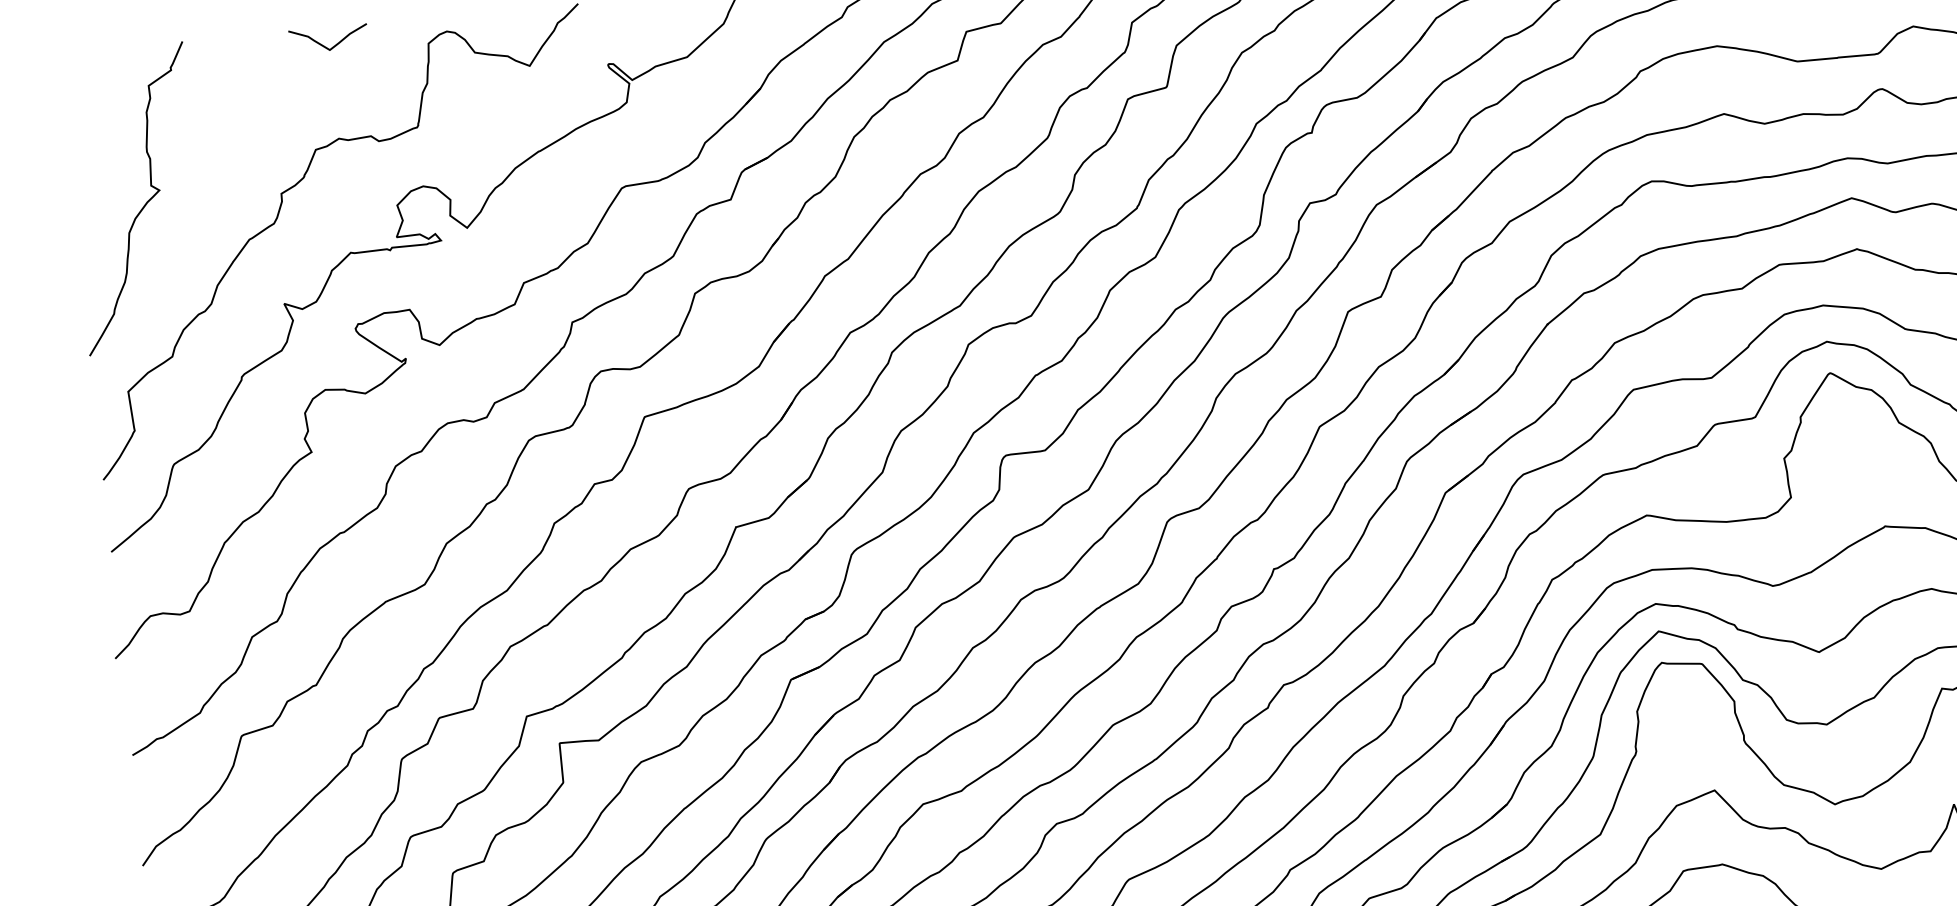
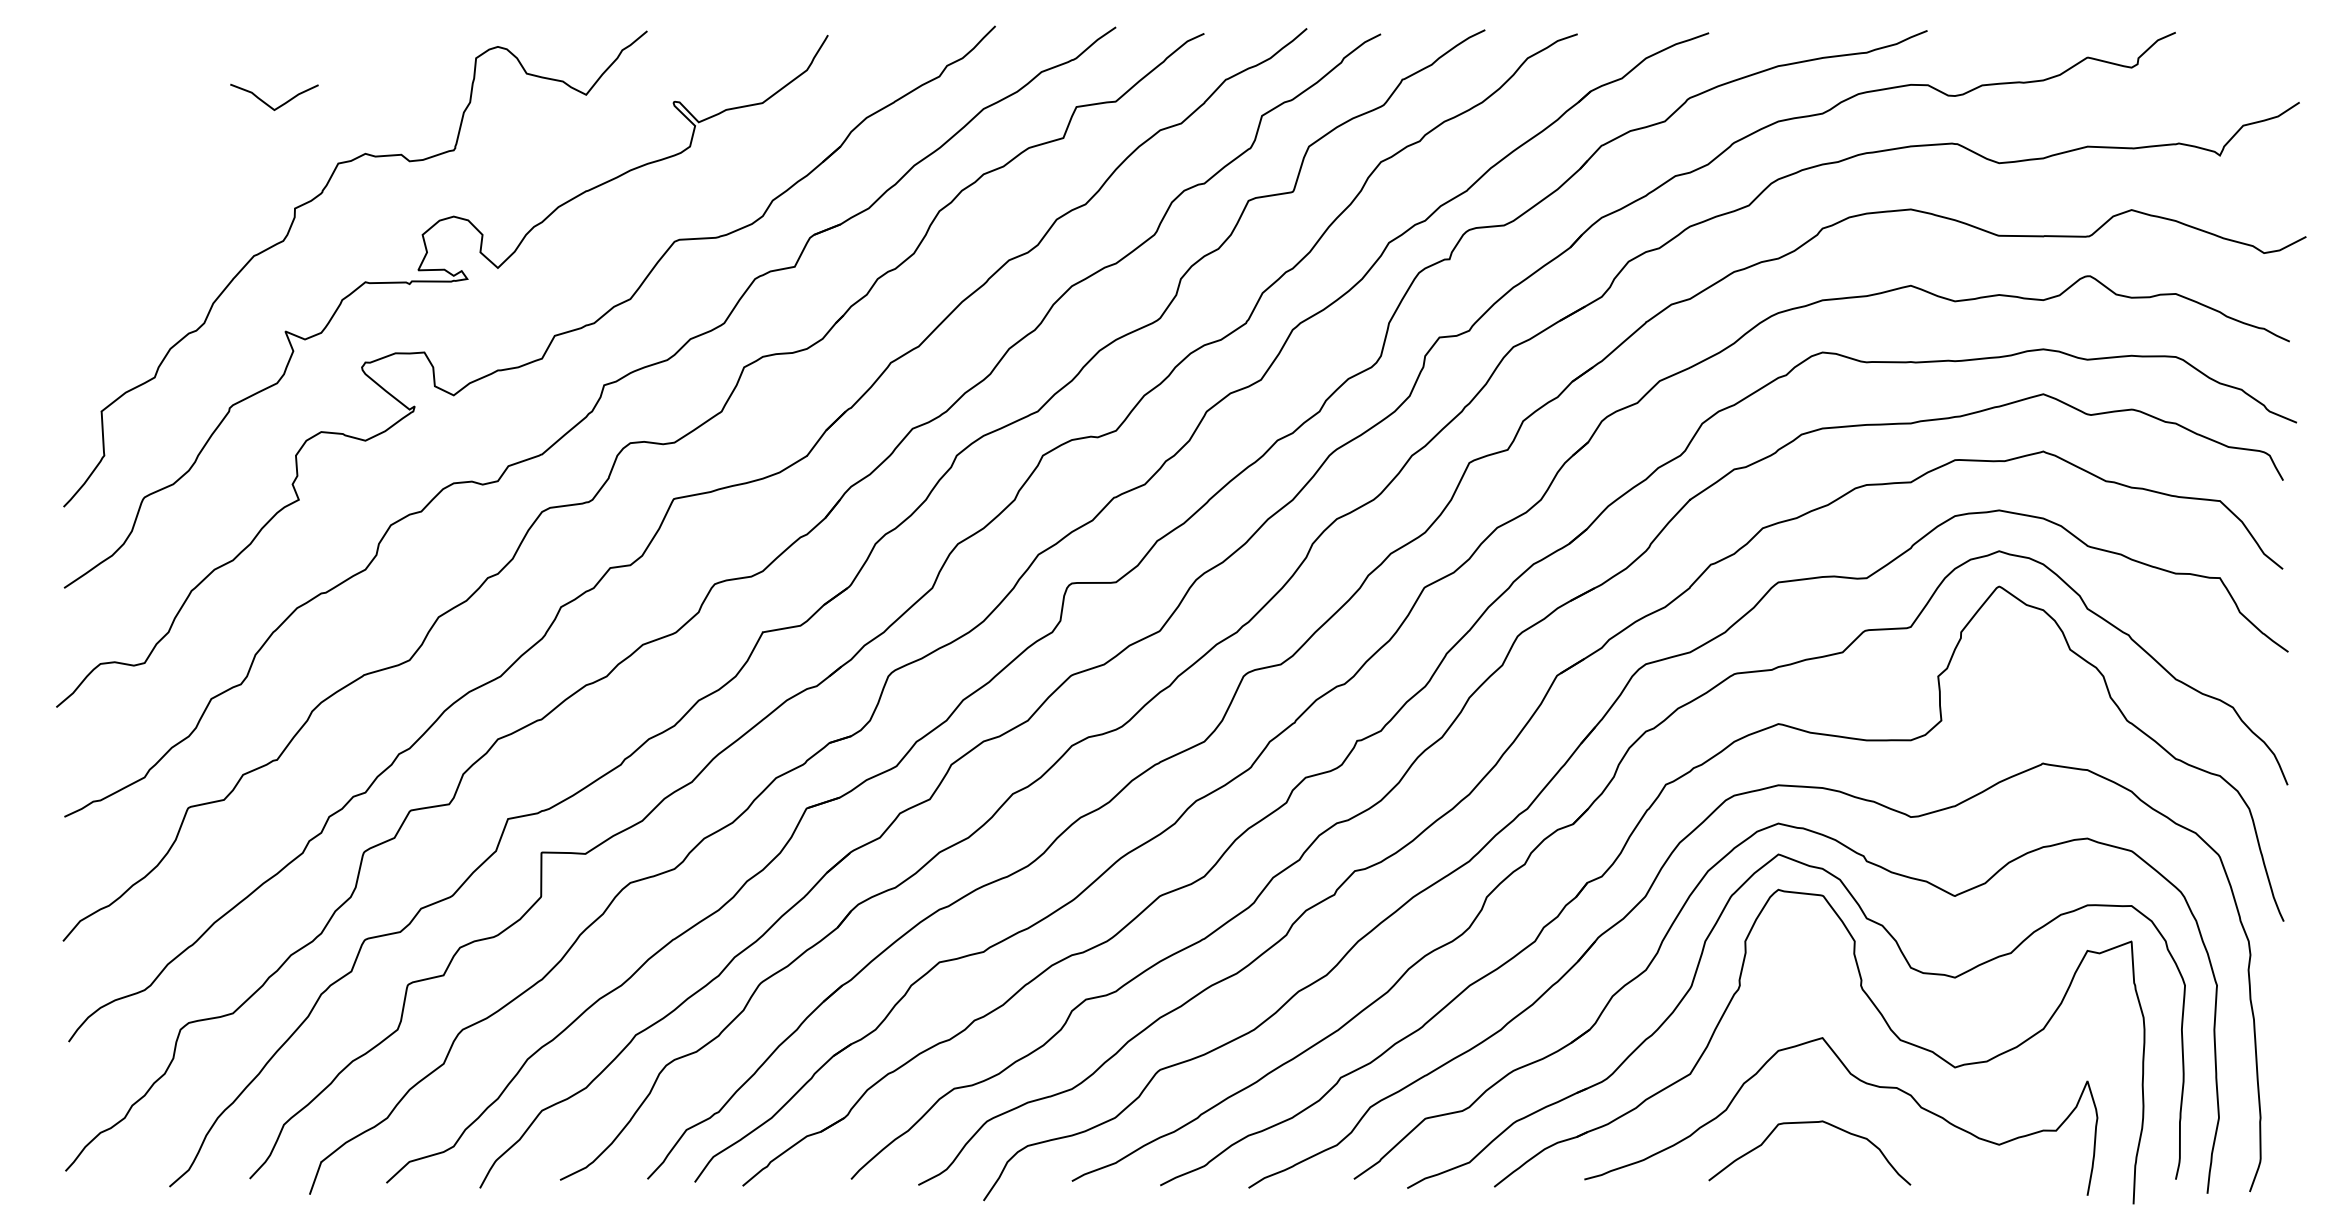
curve: (325, 46) -> (270, 105), moved
curve: (143, 205) -> (140, 205), removed

